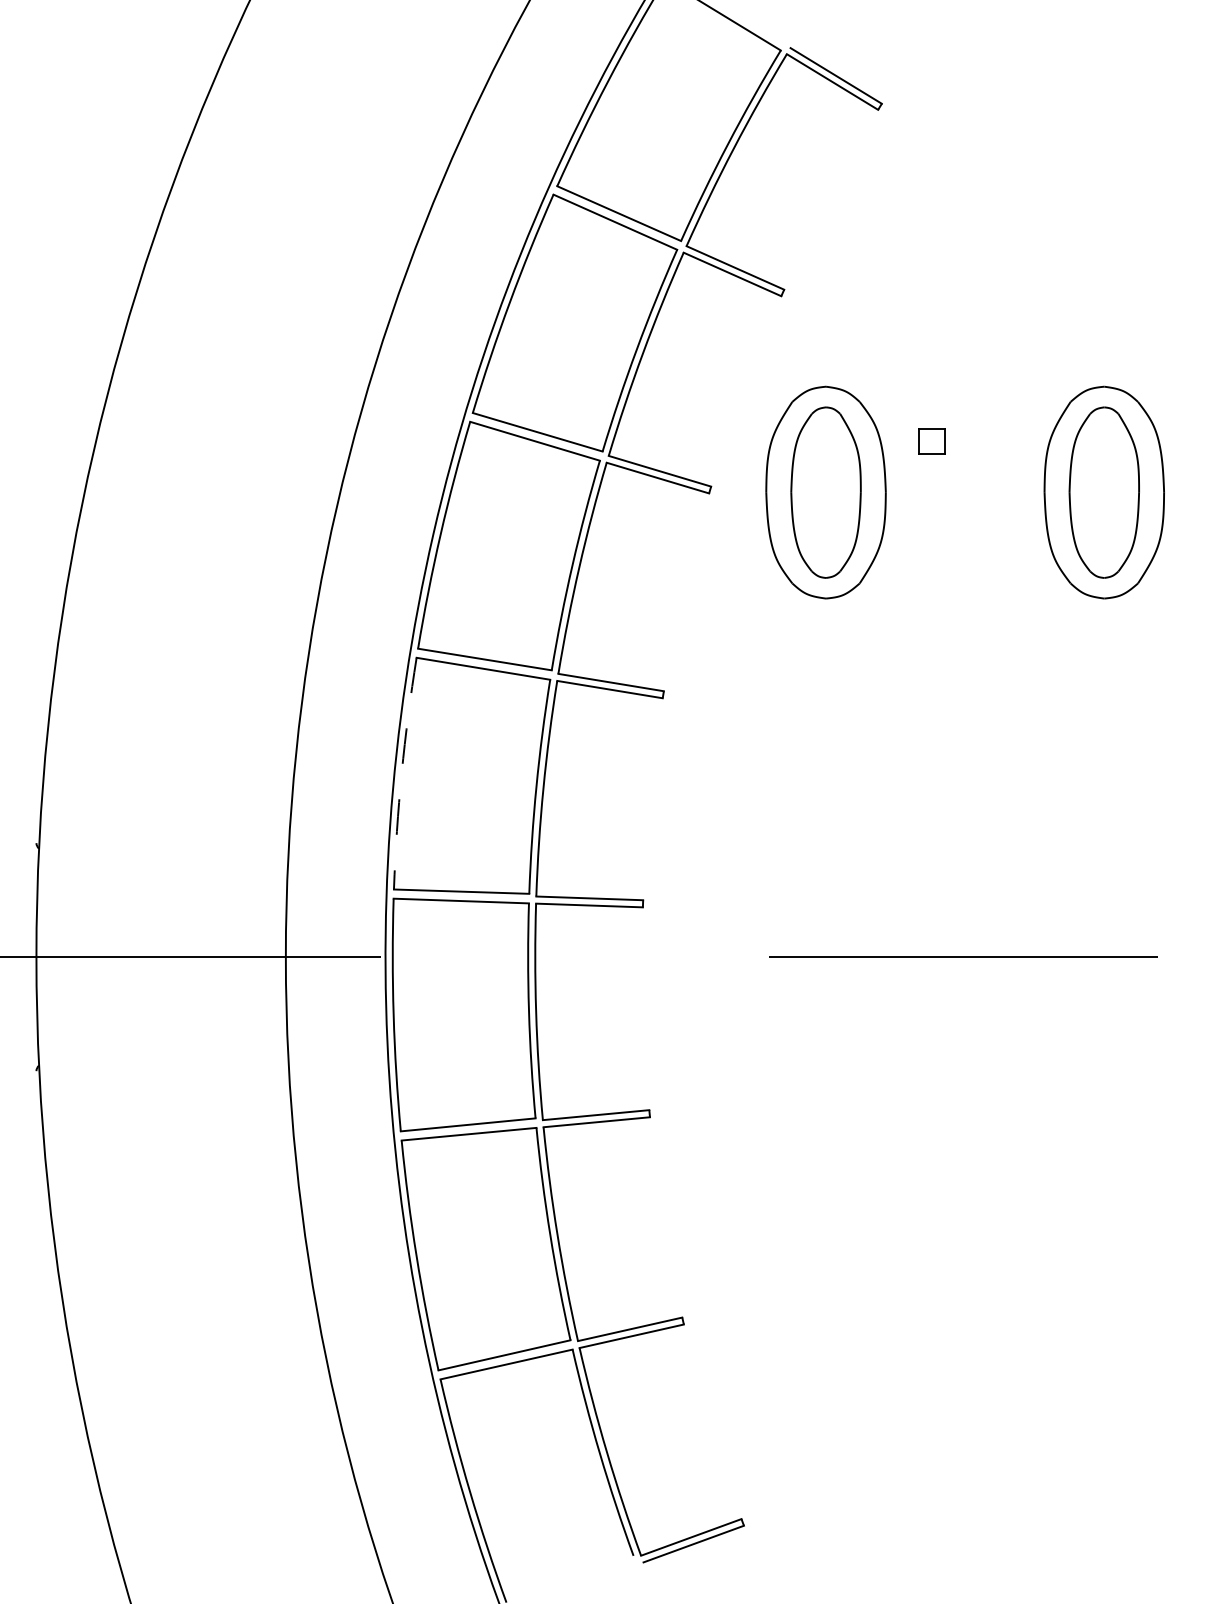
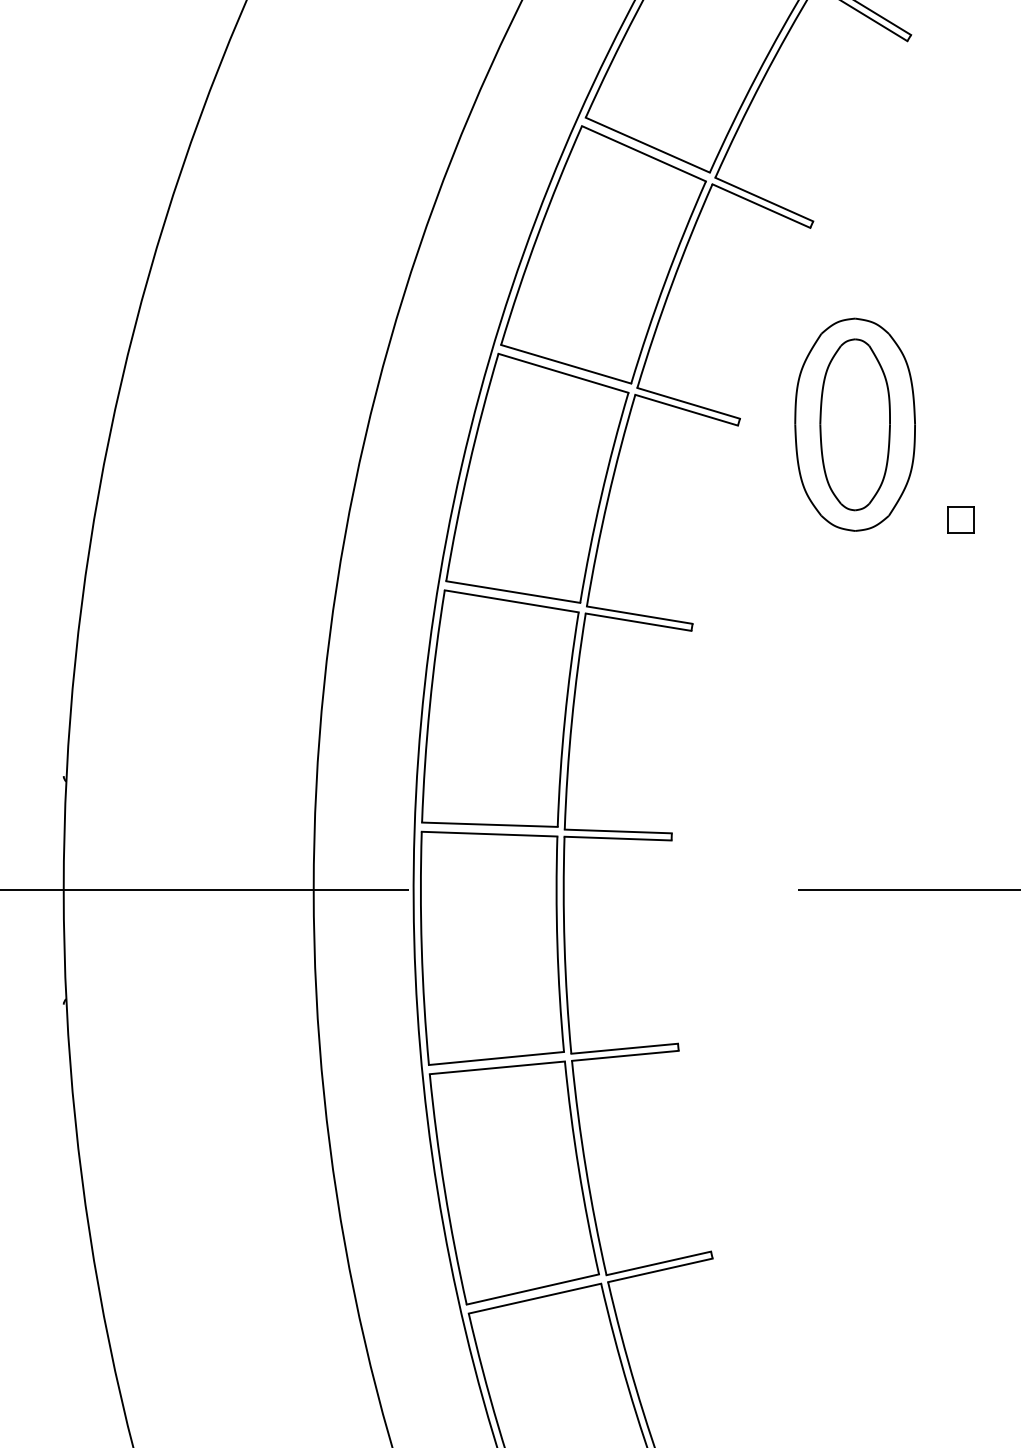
part: (931, 441) -> (960, 519), moved
arc: (401, 773) -> (429, 706), dashed -> solid

